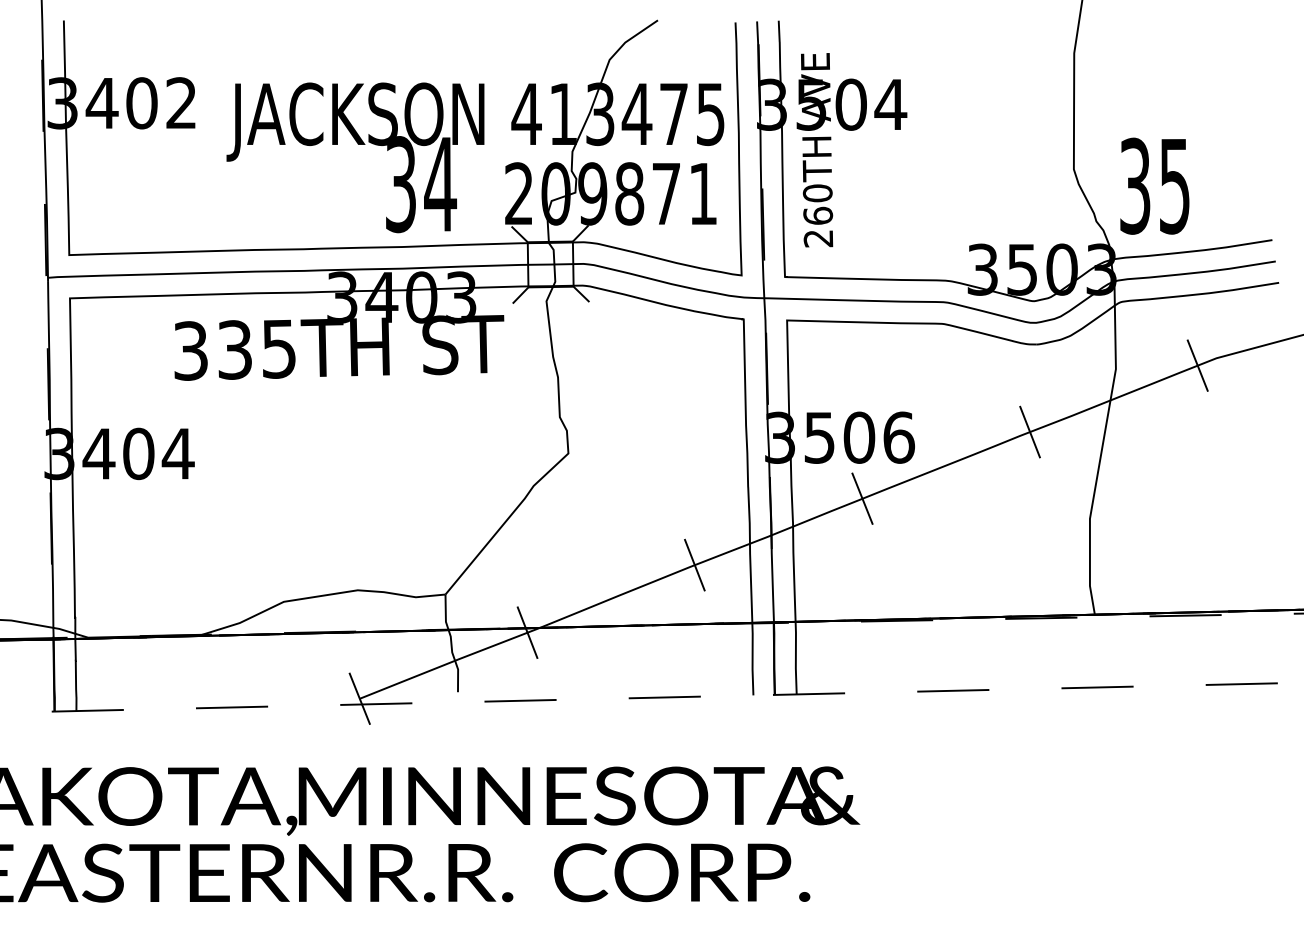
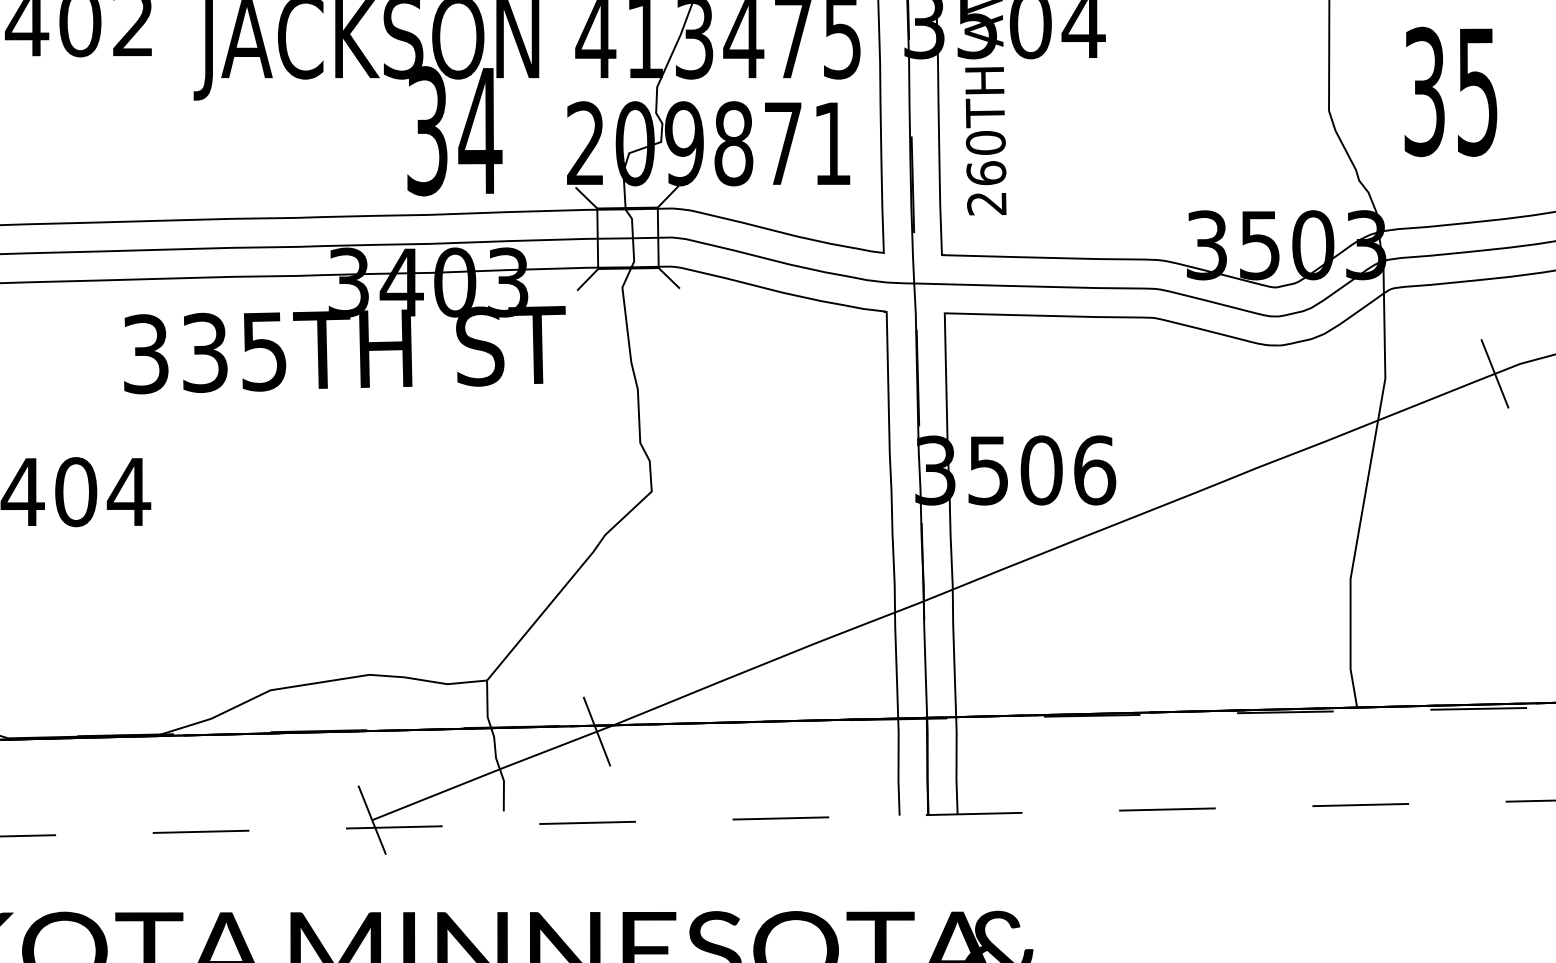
text: (1154, 185) -> (1450, 90), moved
line: (1029, 431) -> (1269, 462), removed
line: (862, 498) -> (1045, 551), removed
line: (694, 564) -> (820, 640), removed

